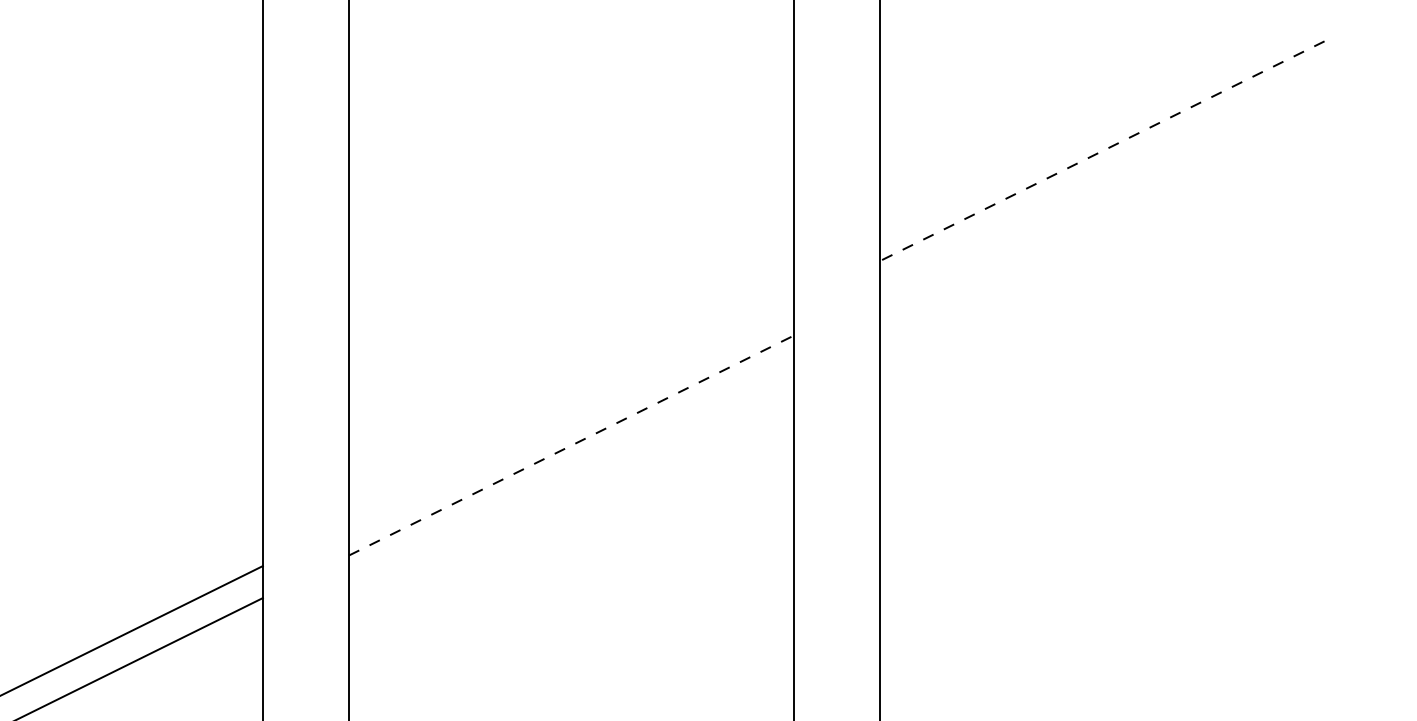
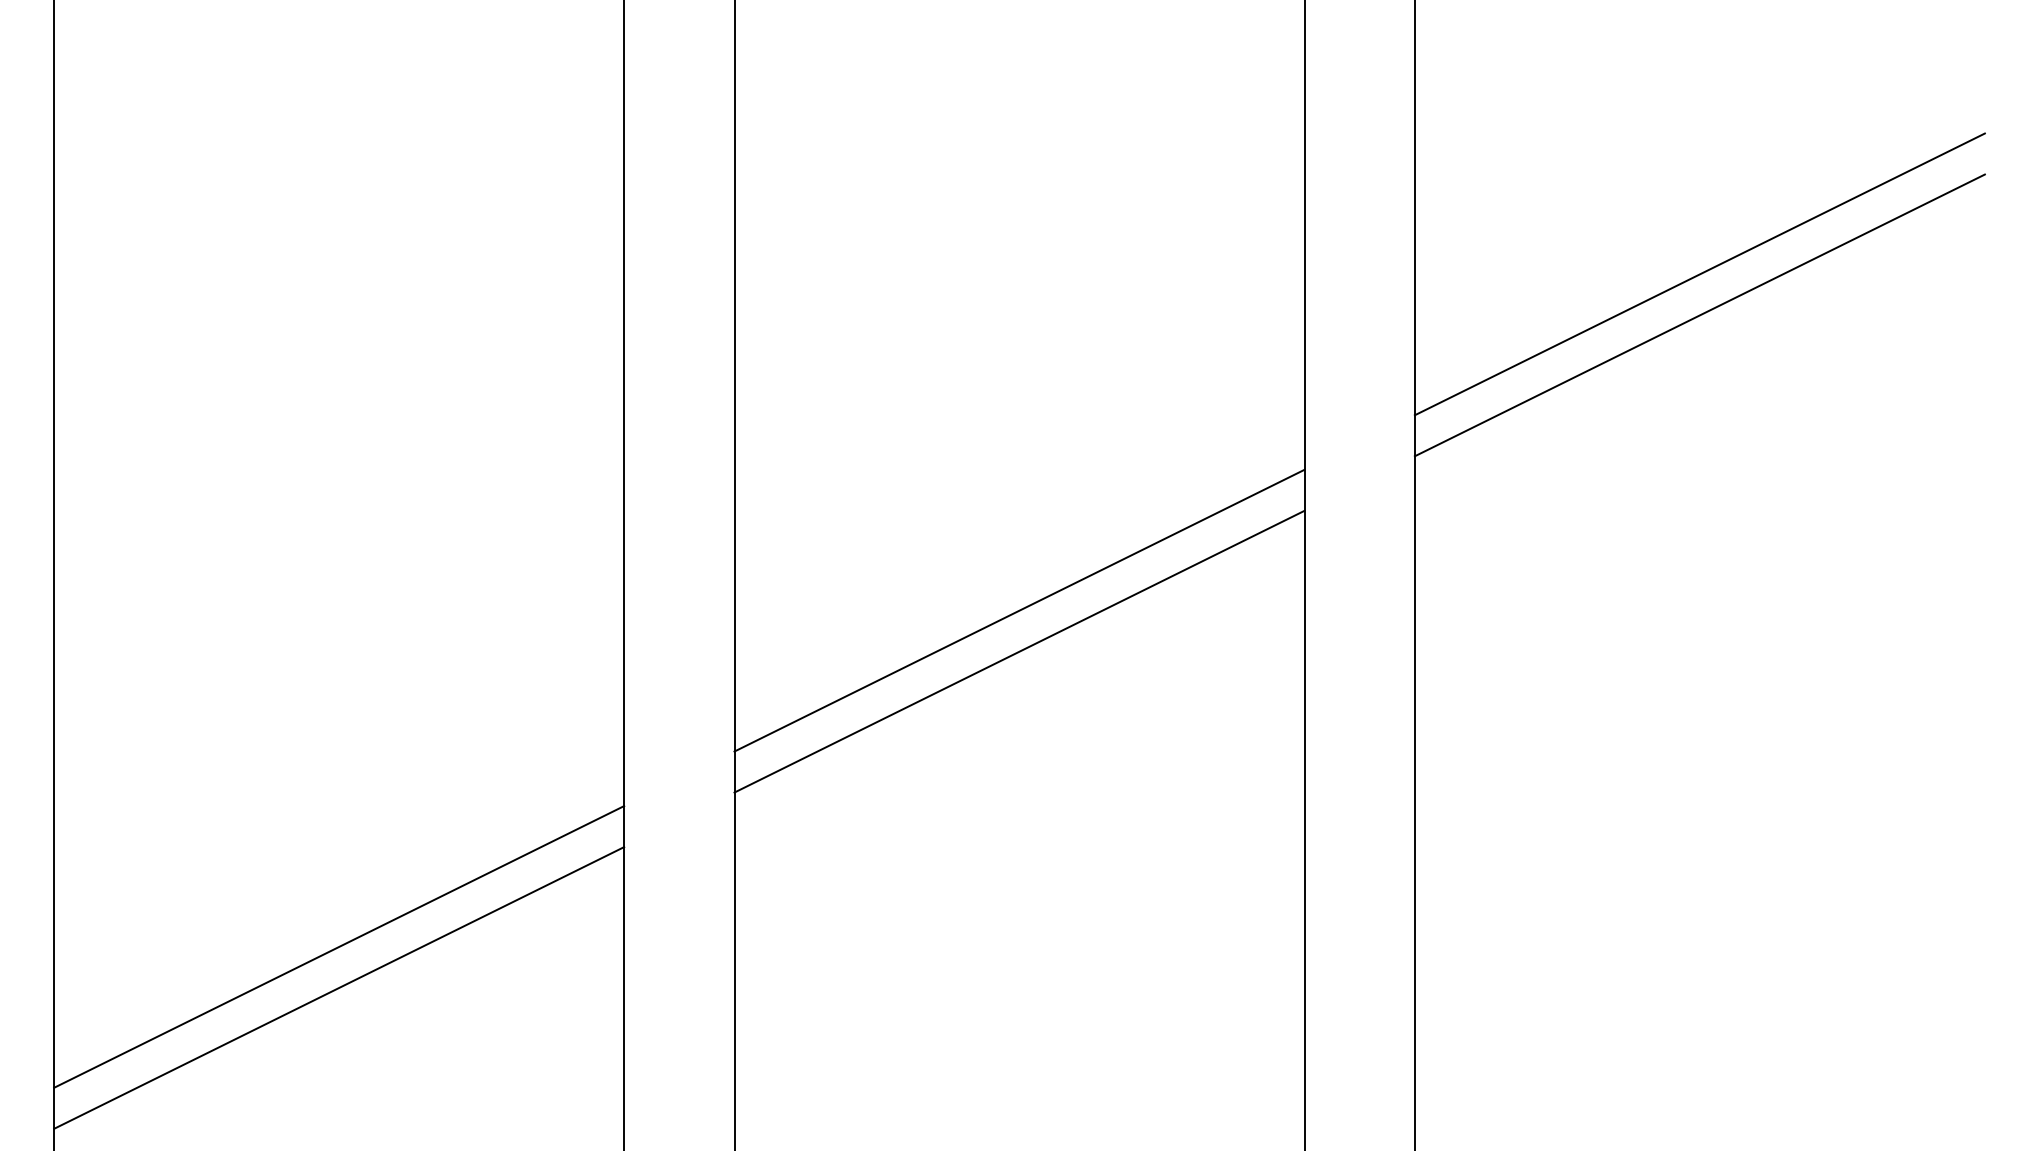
line: (1101, 151) -> (1699, 274), dashed -> solid
line: (1101, 183) -> (1699, 315), added
line: (571, 413) -> (1019, 610), added
line: (571, 445) -> (1019, 651), dashed -> solid

